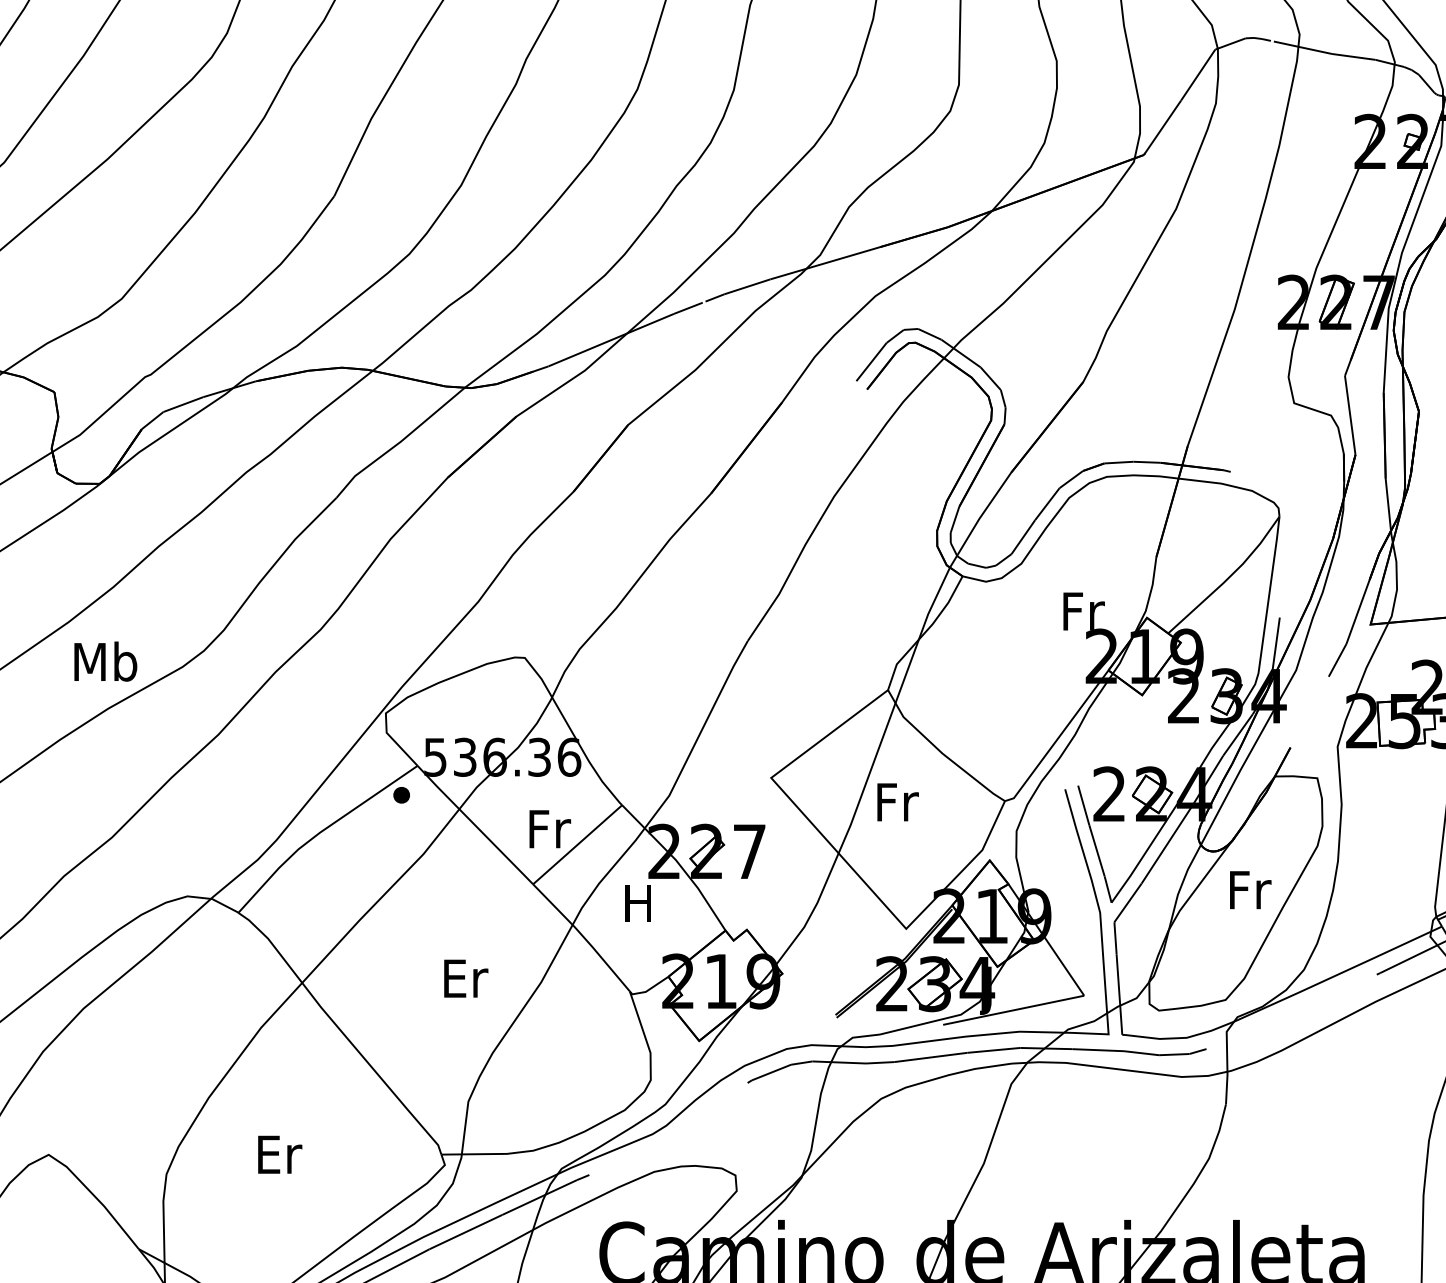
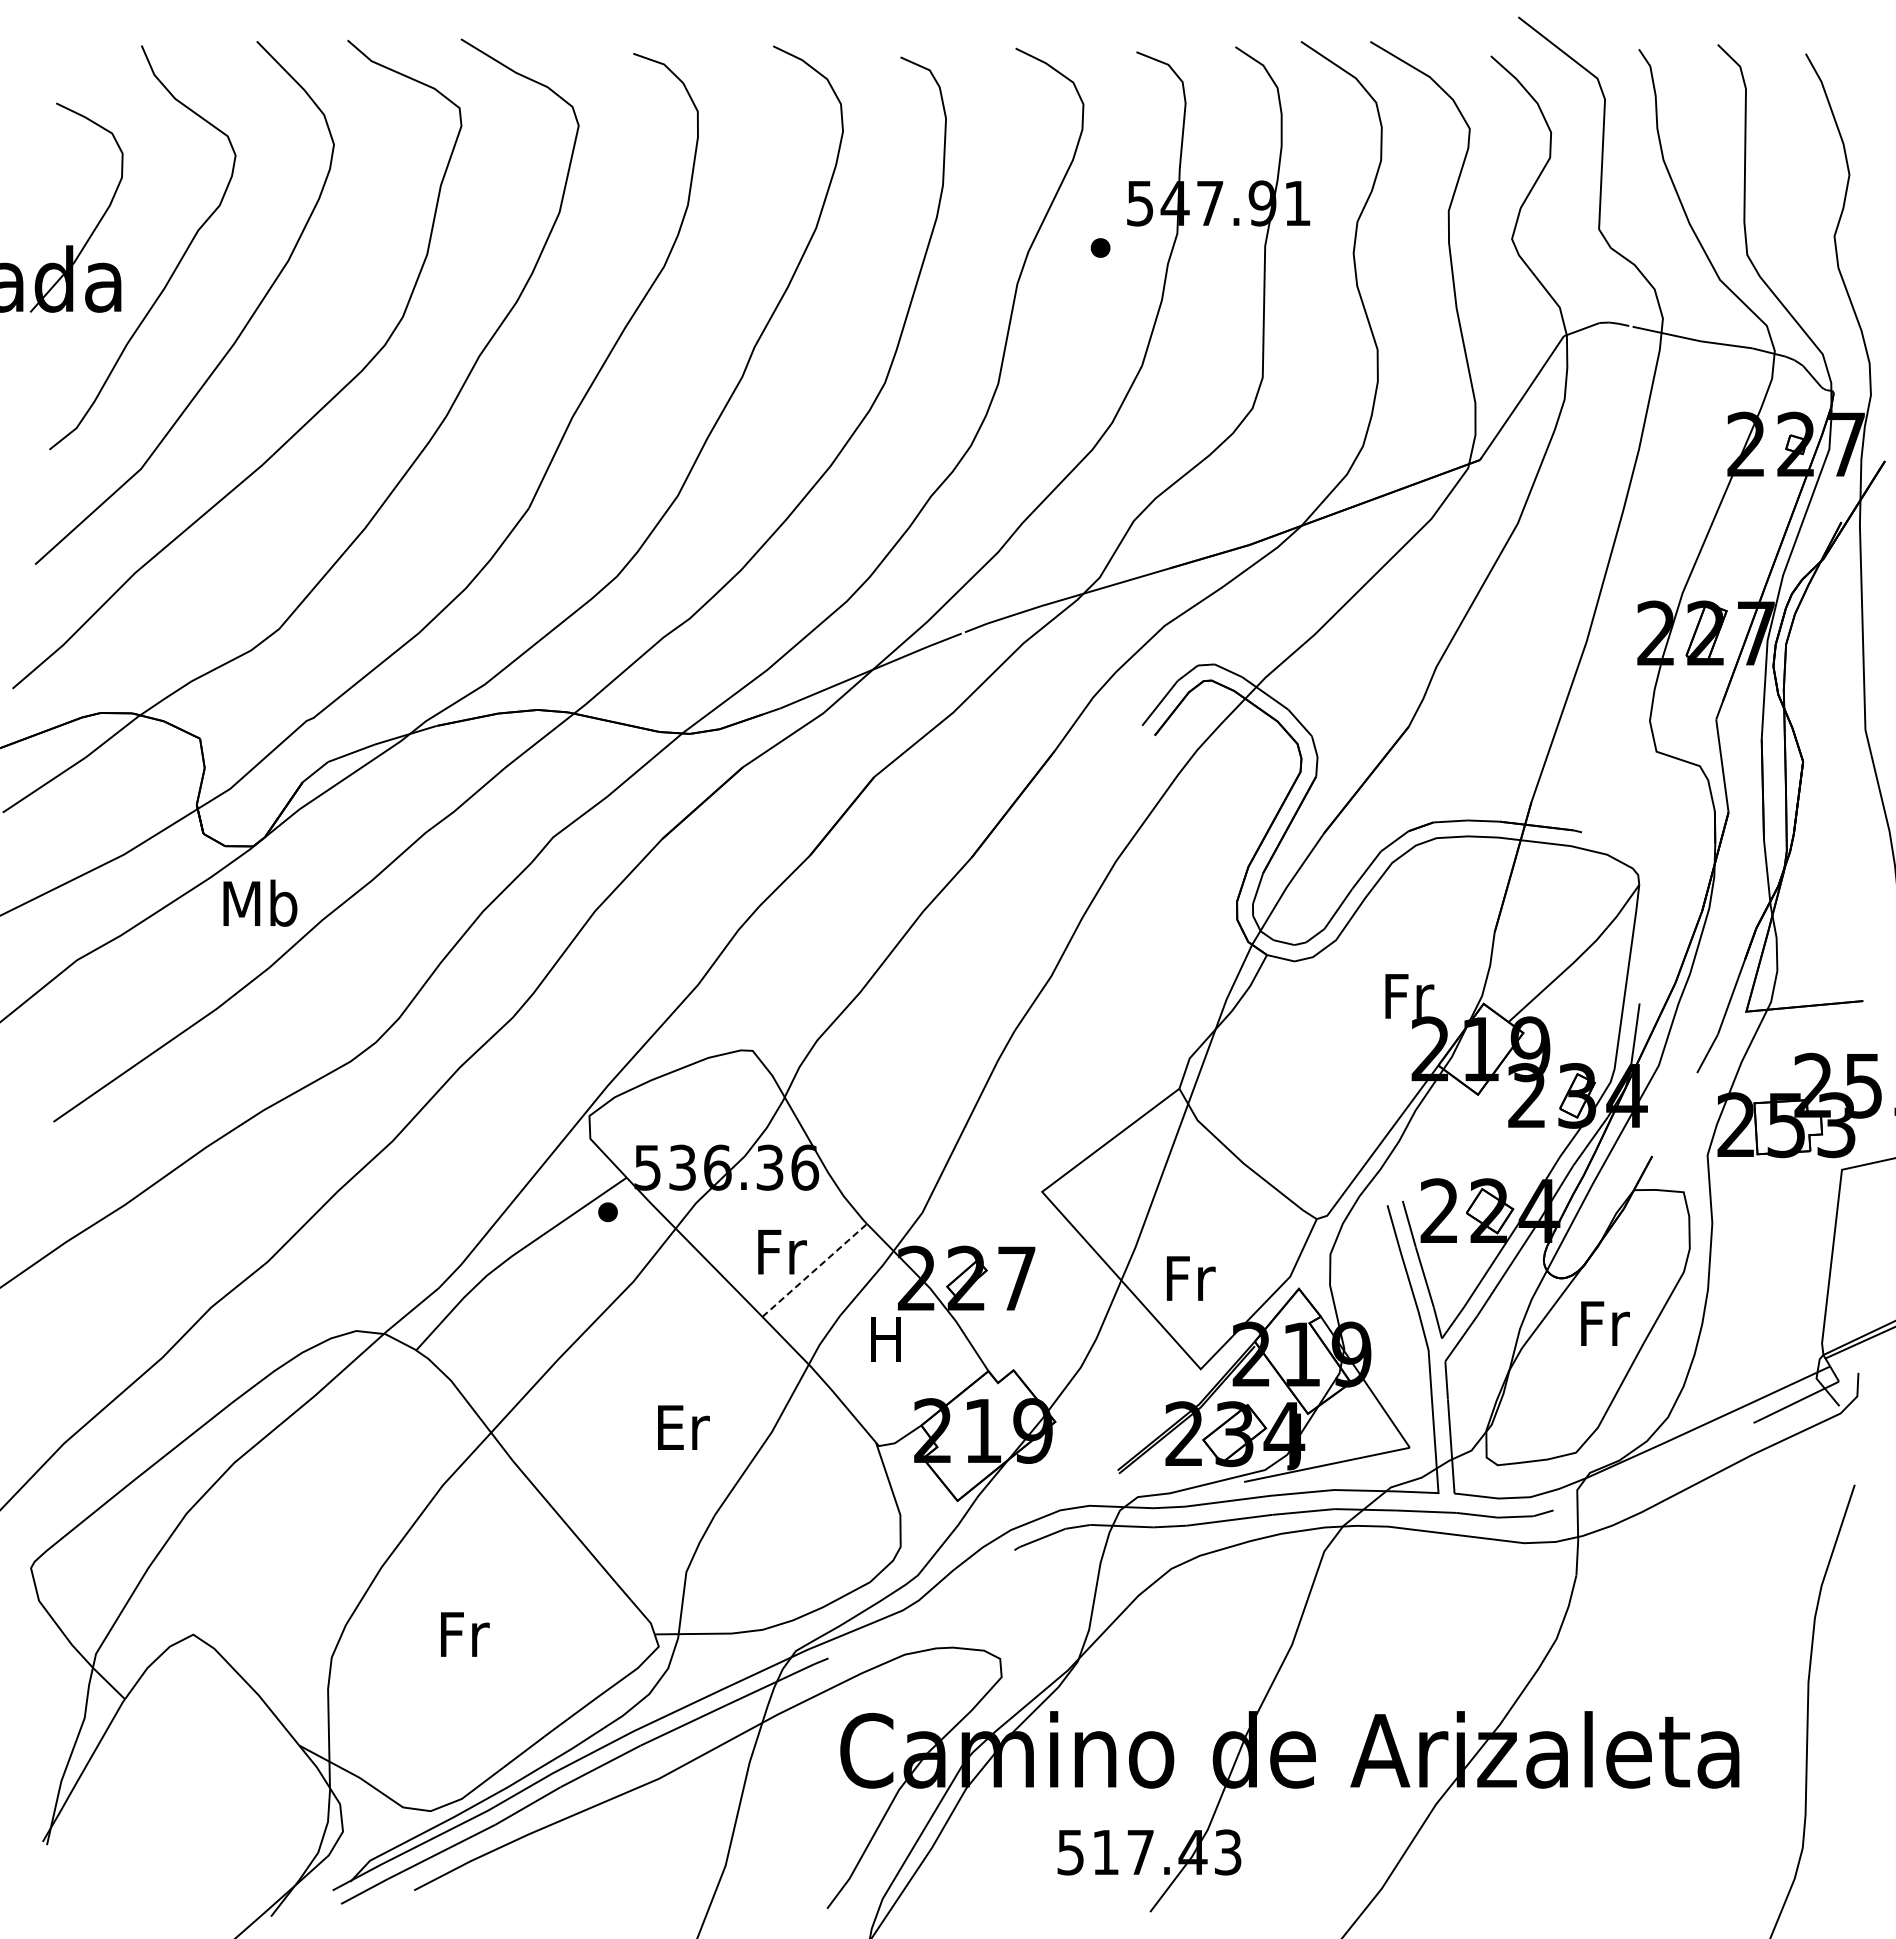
text: (105, 660) -> (260, 902), moved
text: (898, 802) -> (1191, 1278), moved
line: (577, 844) -> (814, 1270), solid -> dashed
text: (280, 1154) -> (465, 1634), Er -> Fr

